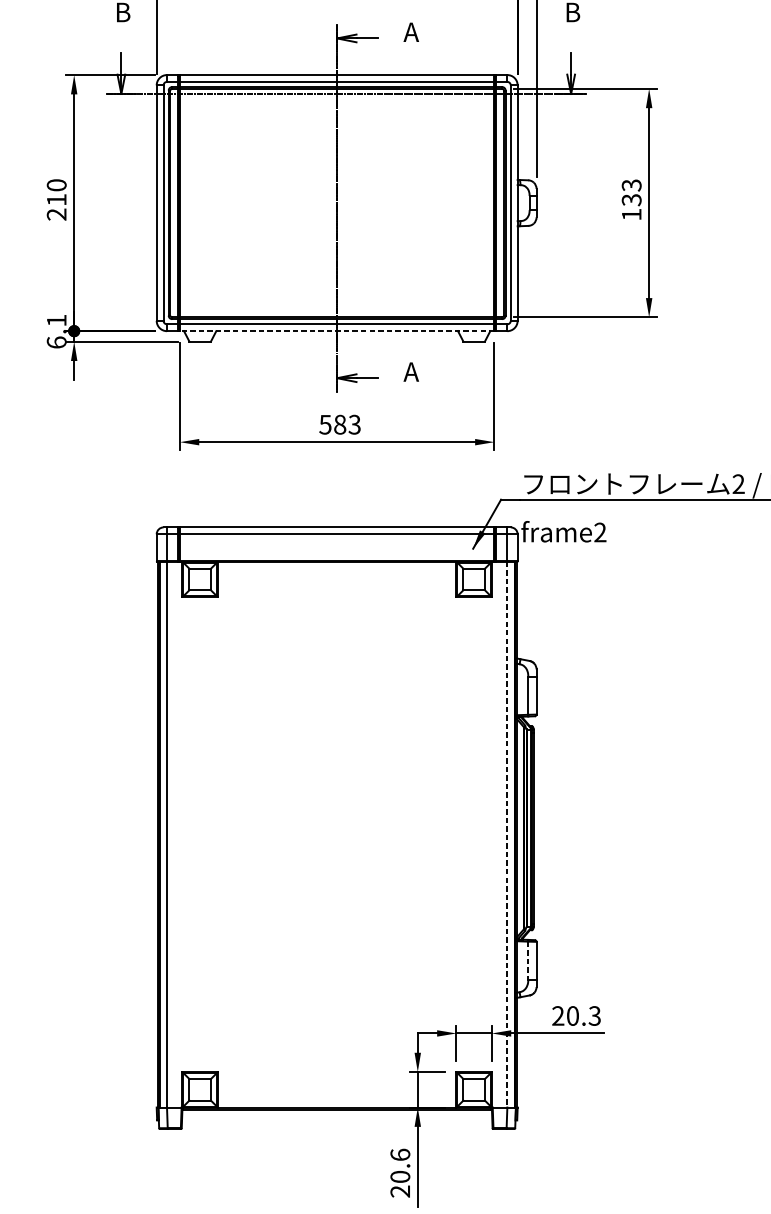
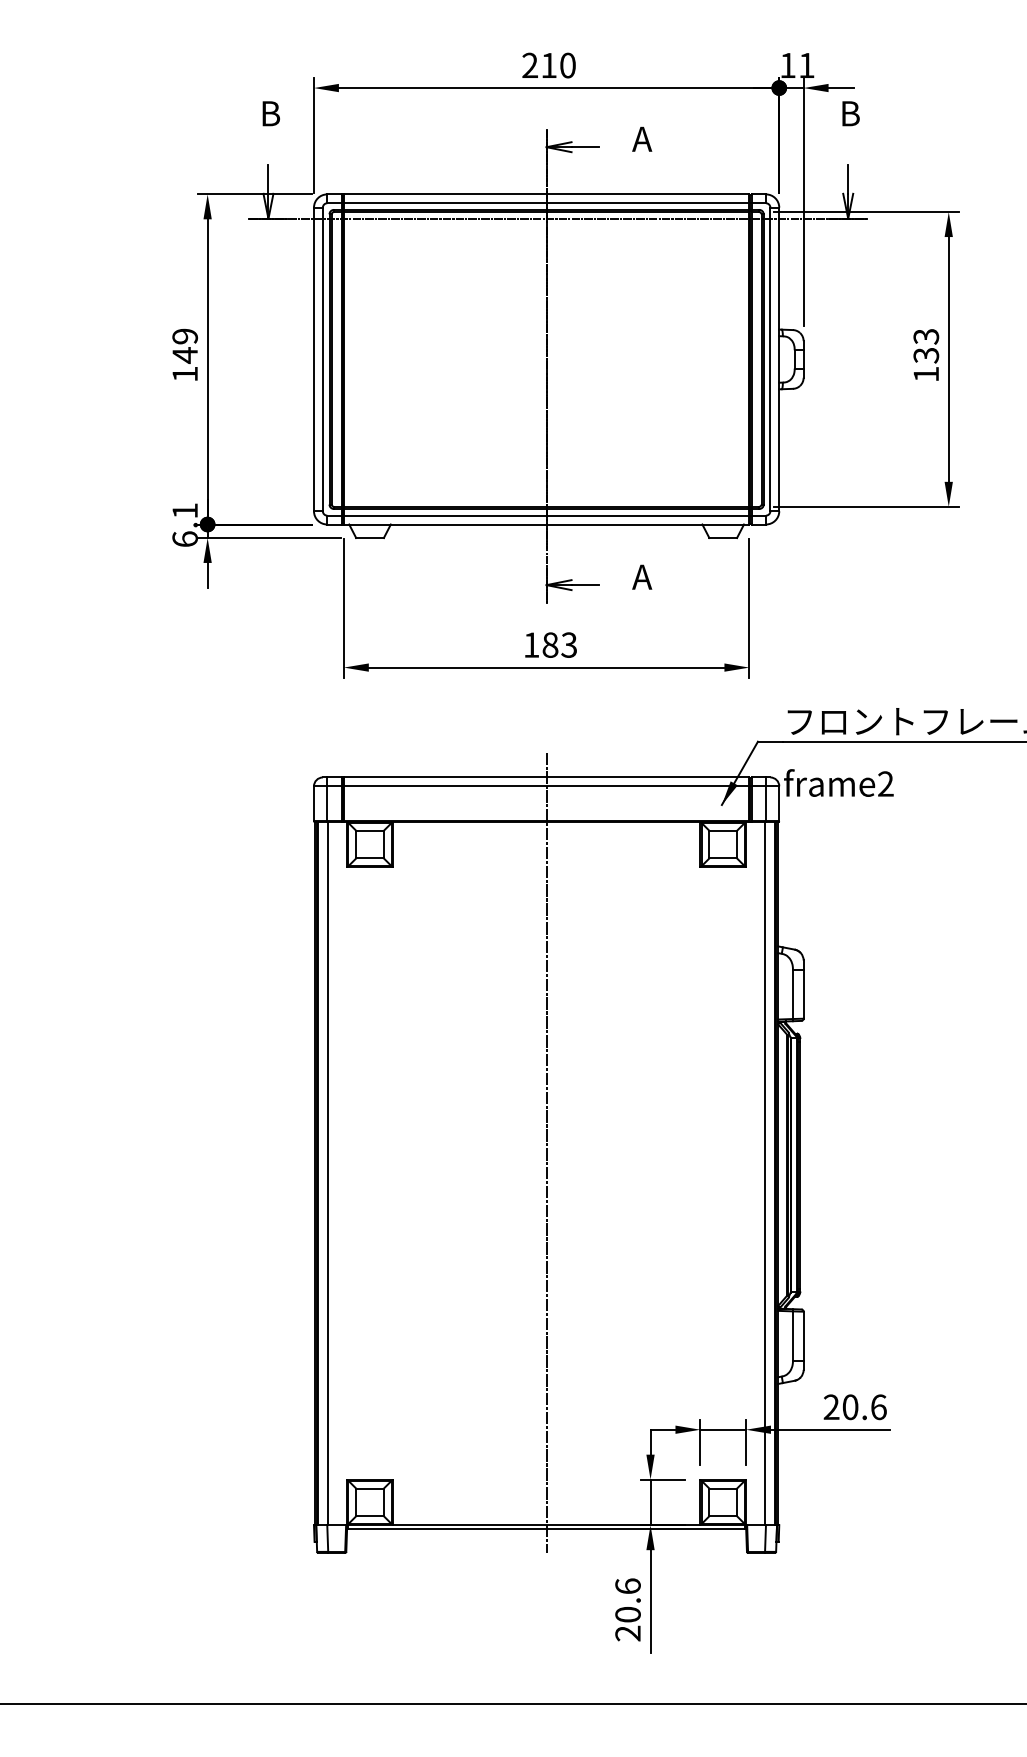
text: (56, 200) -> (184, 355), 210 -> 149
line: (337, 331) -> (546, 524), dashed -> solid
text: (325, 424) -> (531, 644), 583 -> 183
line: (337, 818) -> (546, 1152), added
line: (506, 834) -> (765, 1173), dashed -> solid
line: (527, 961) -> (792, 1336), dashed -> solid
text: (594, 1016) -> (878, 1407), 20.3 -> 20.6

